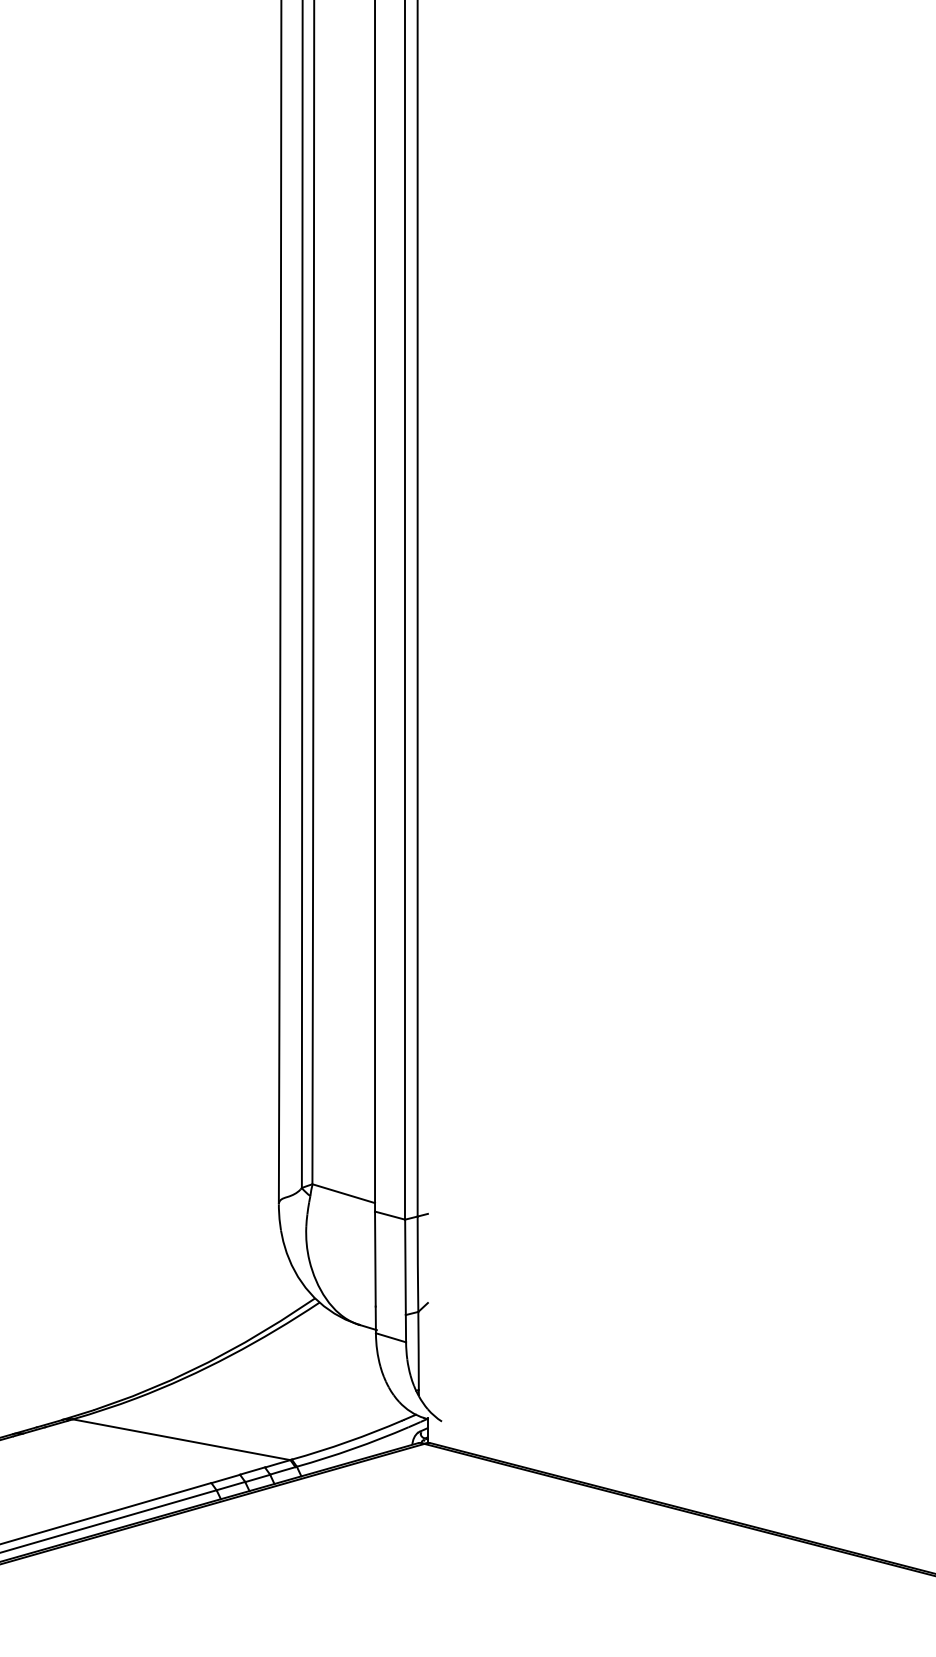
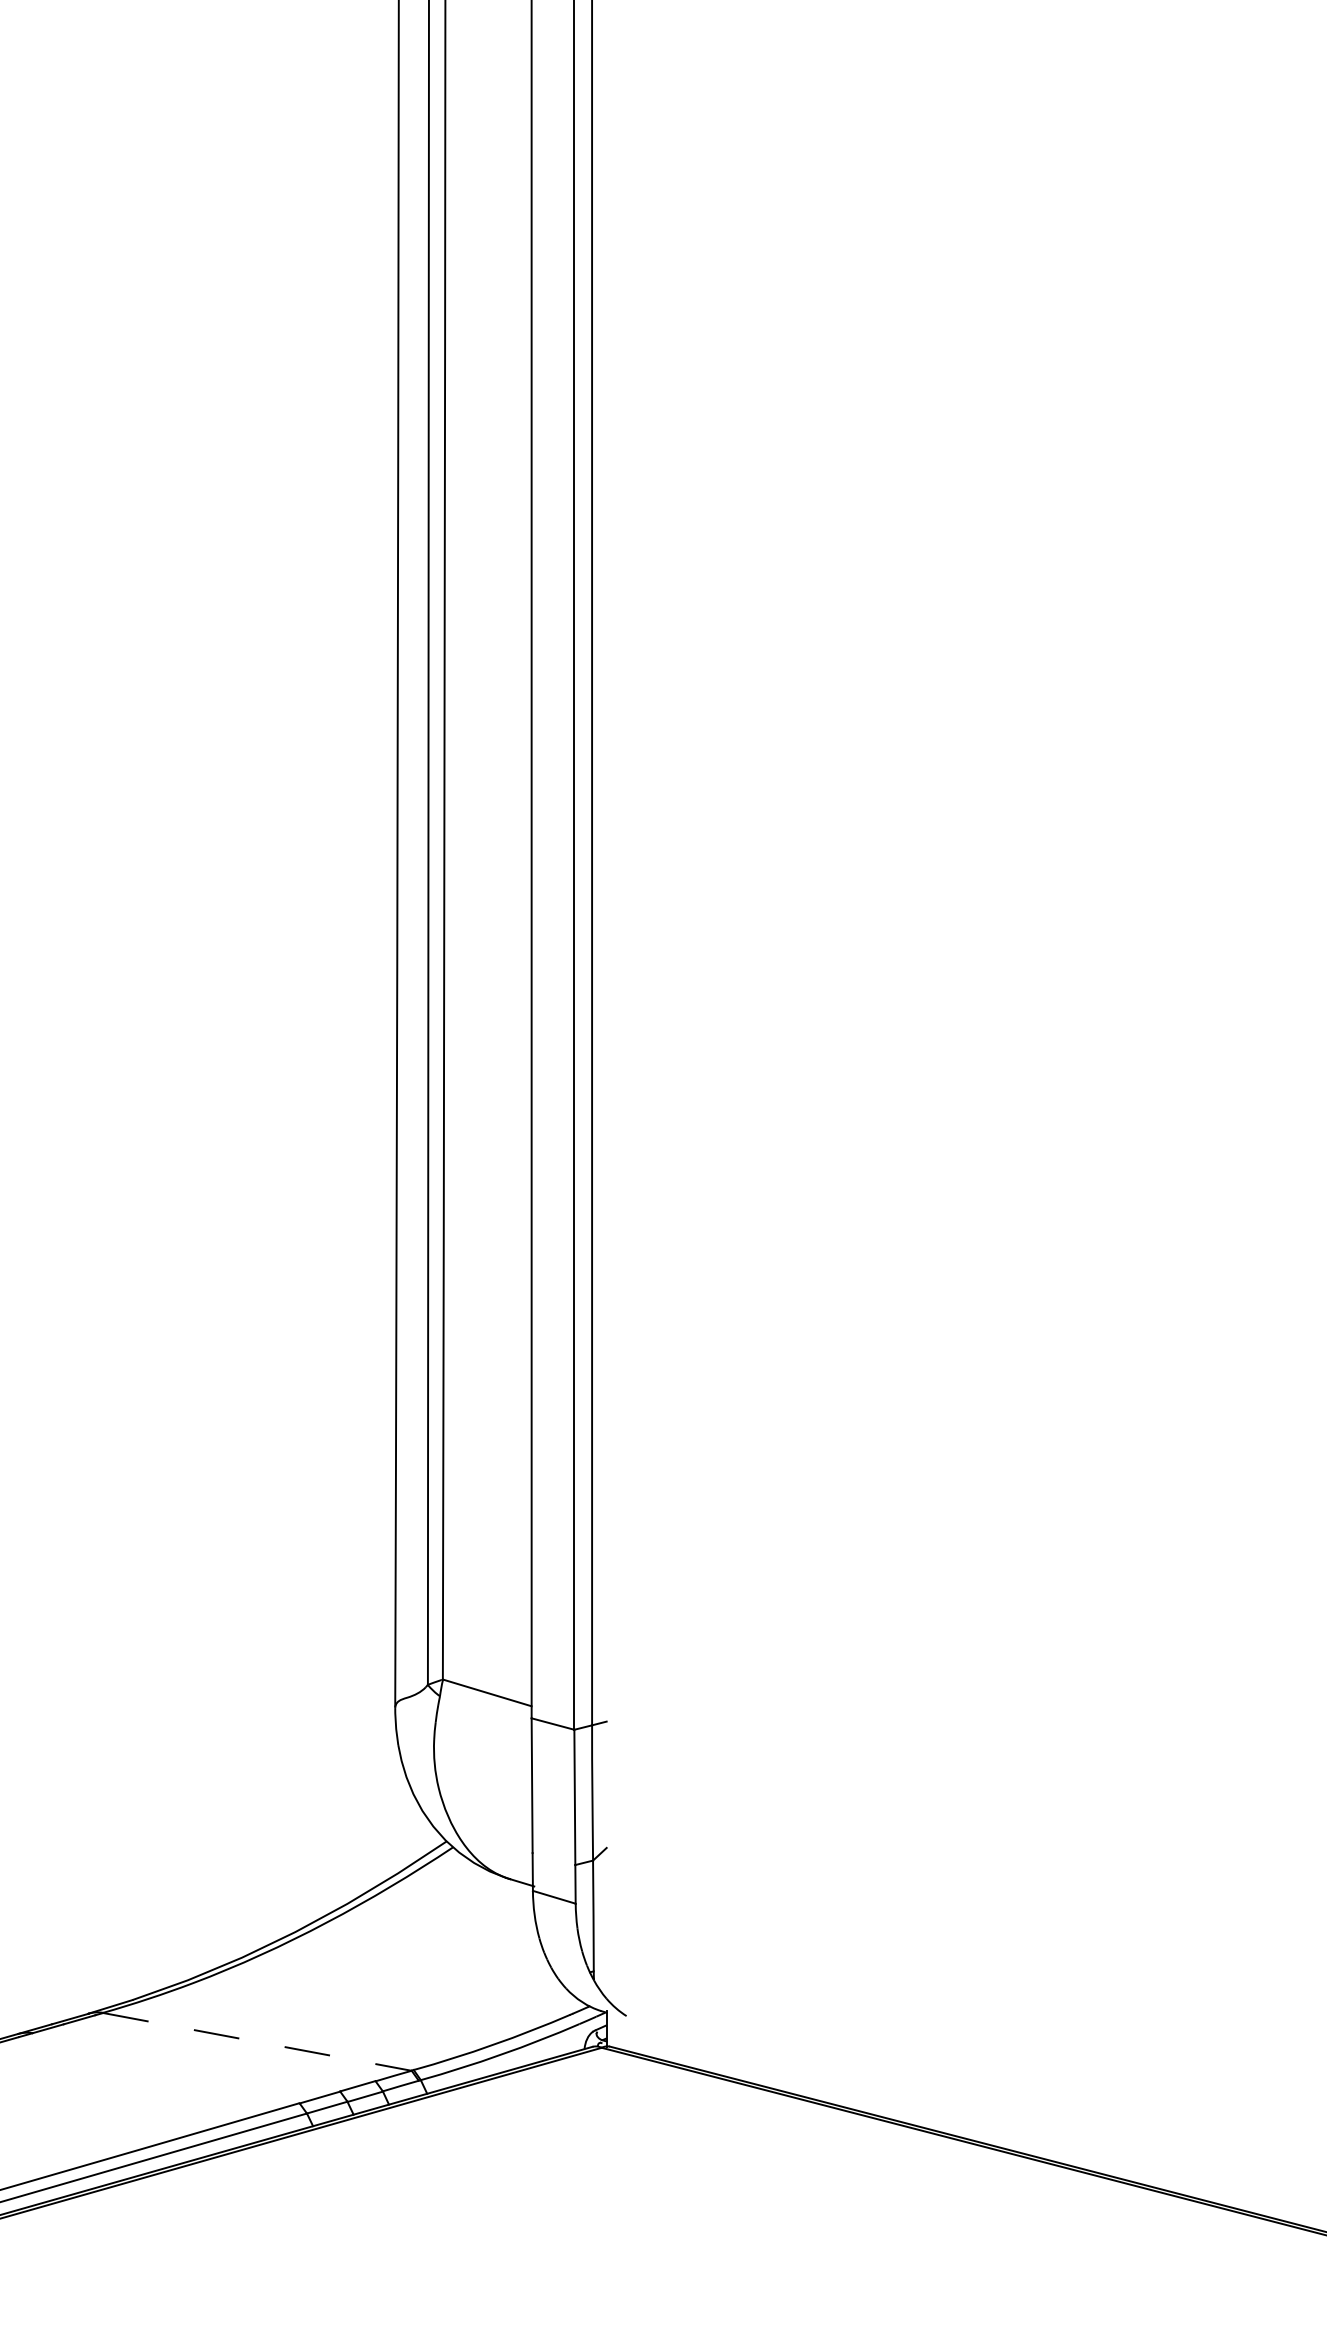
line: (181, 1439) -> (257, 2041), solid -> dashed

